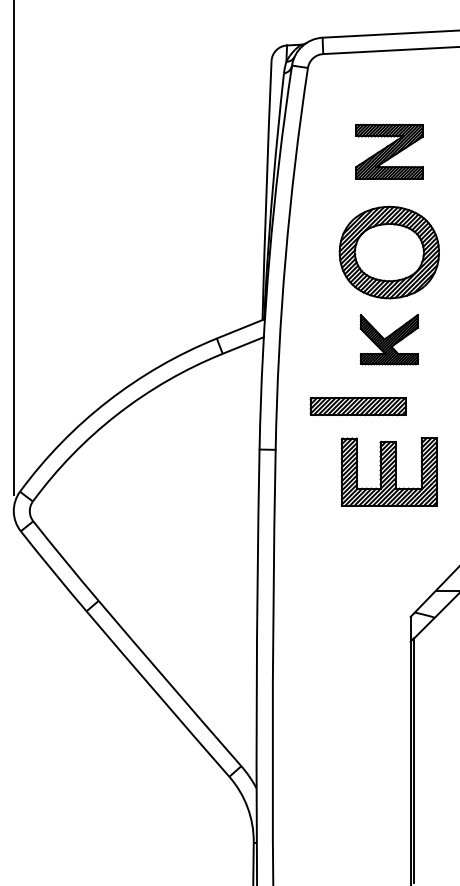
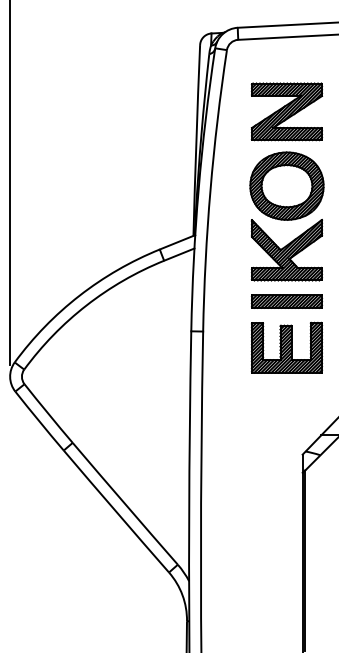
part: (388, 151) -> (286, 111), size x1.43
part: (388, 339) -> (286, 250), size x1.67
part: (357, 406) -> (286, 301), moved

